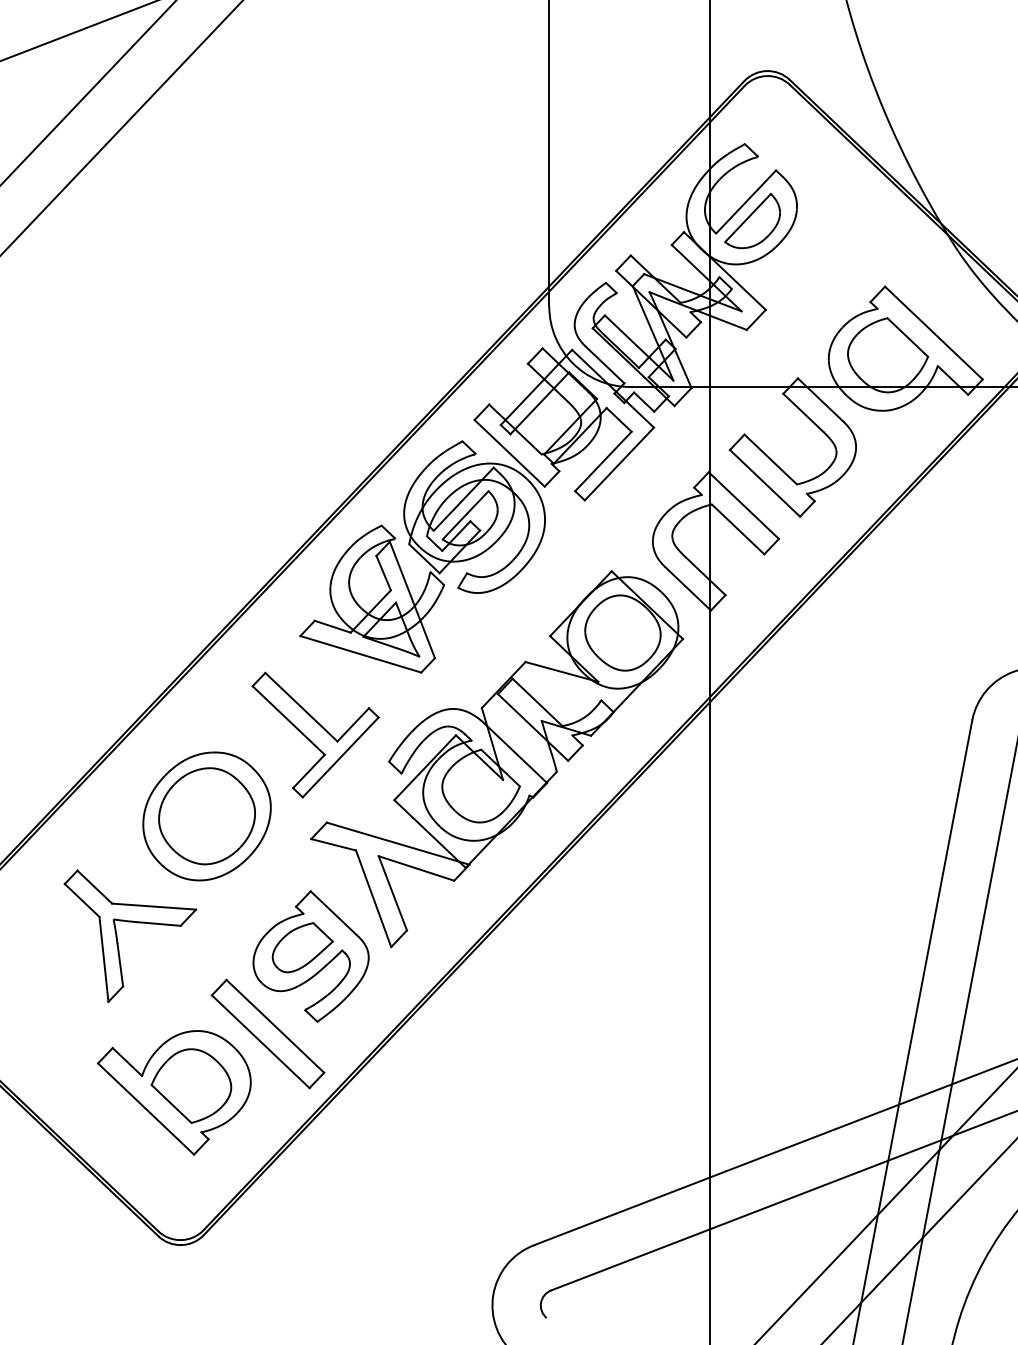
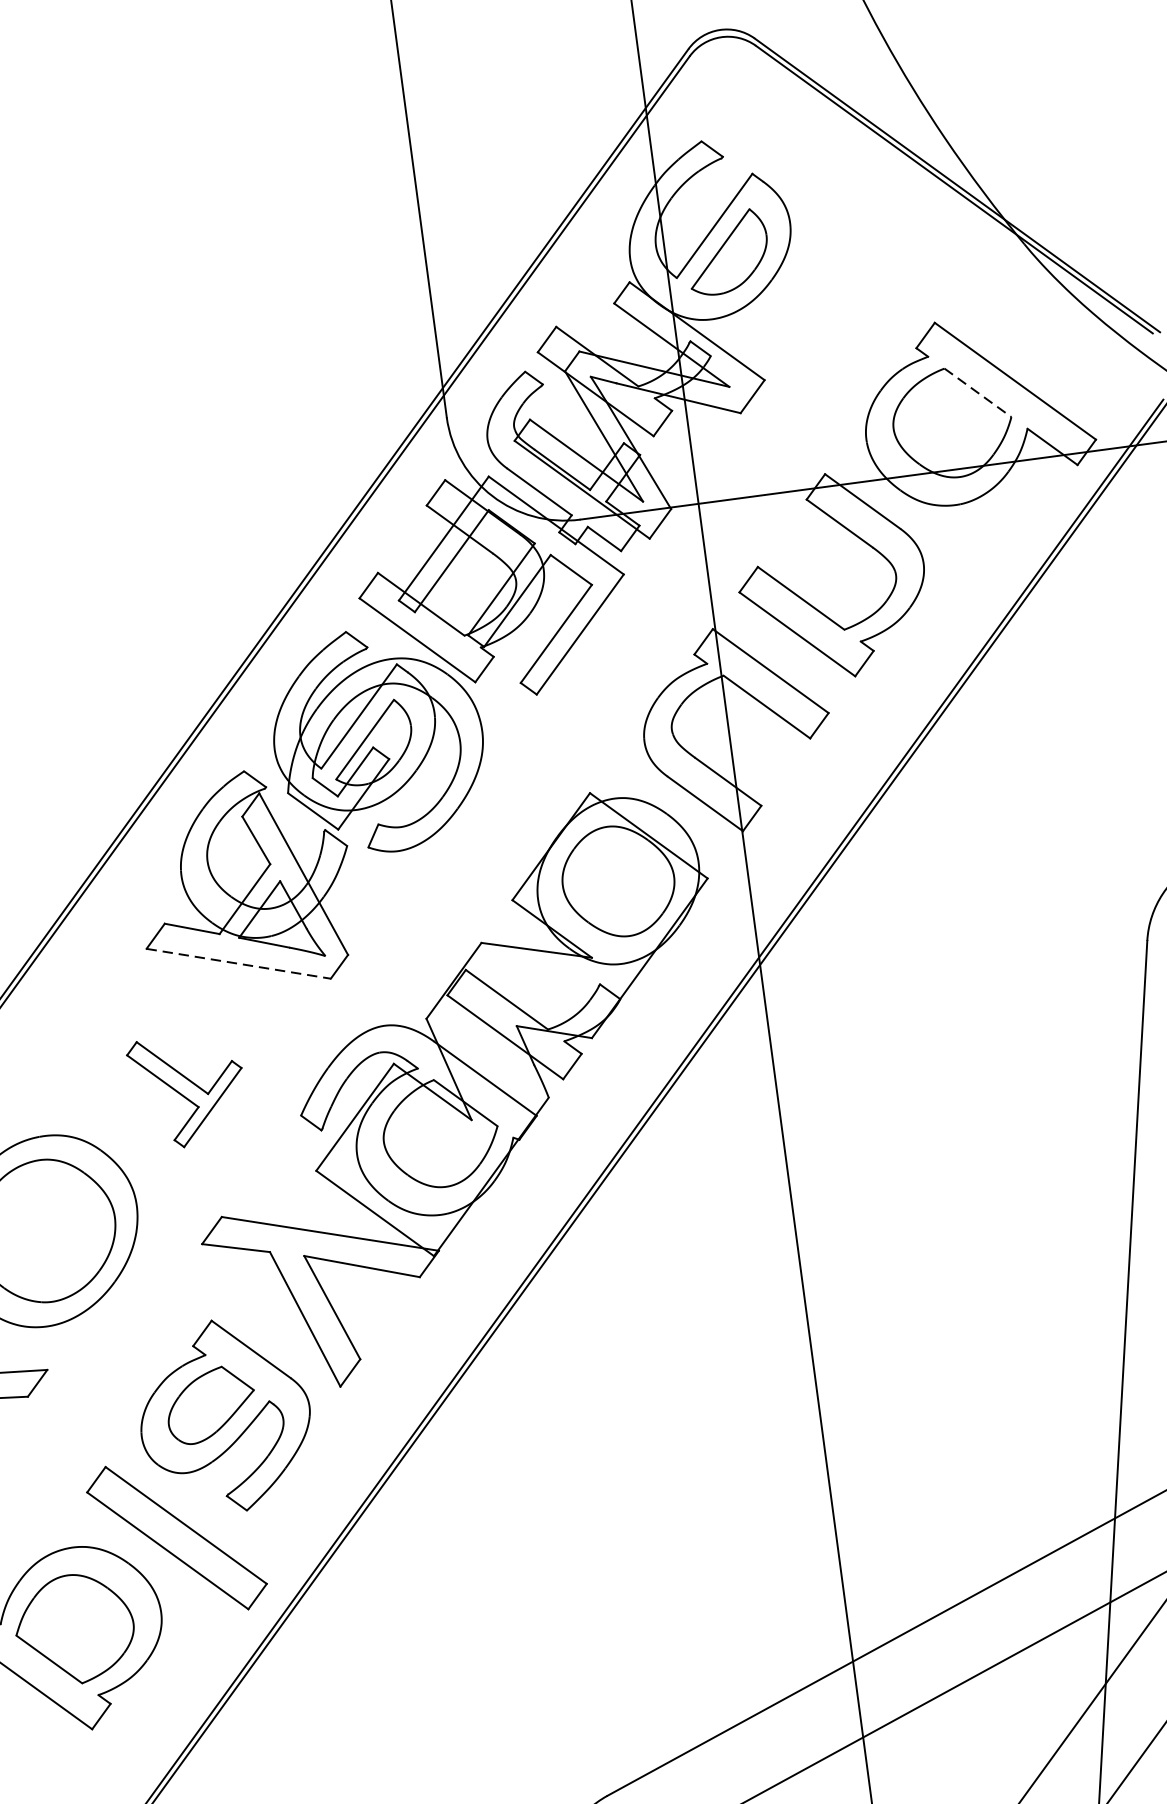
line: (907, 337) -> (977, 392), solid -> dashed
line: (361, 654) -> (239, 963), solid -> dashed
part: (315, 734) -> (187, 1090), size x0.6

